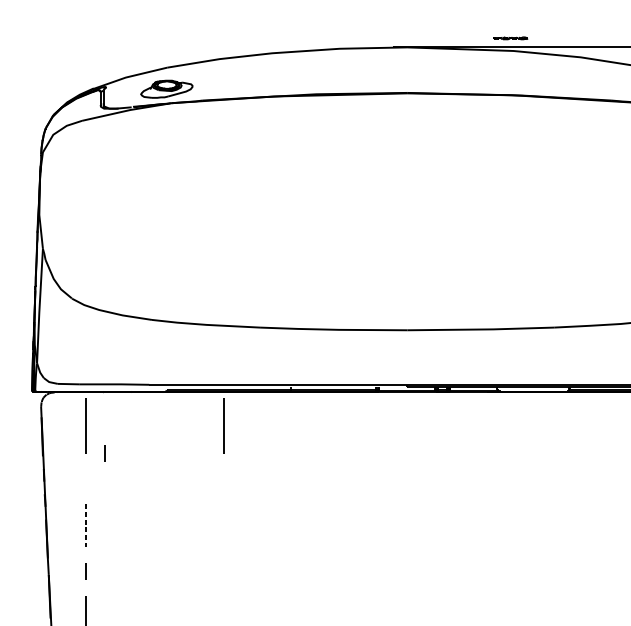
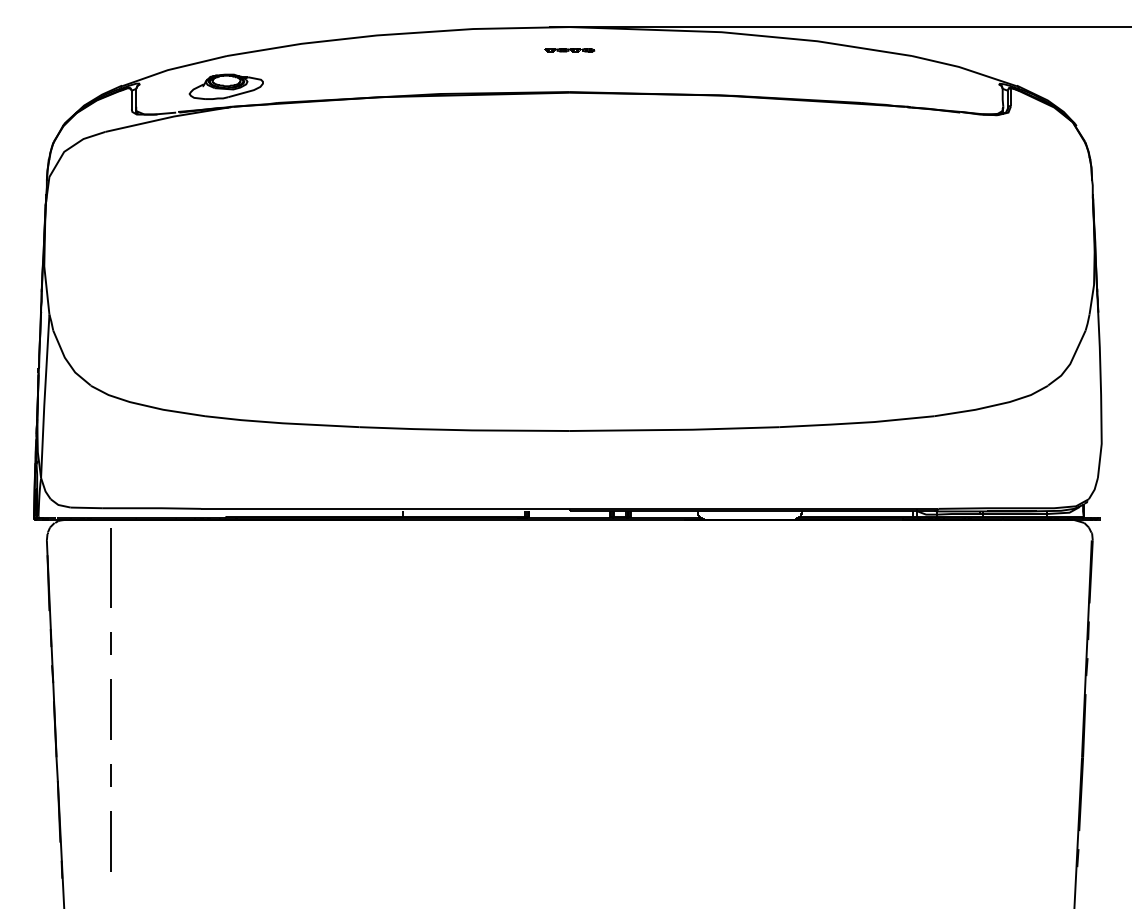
line: (510, 38) -> (569, 50), moved
line: (224, 425) -> (308, 567), removed
line: (104, 453) -> (110, 643), moved
line: (85, 526) -> (110, 710), dashed -> solid

